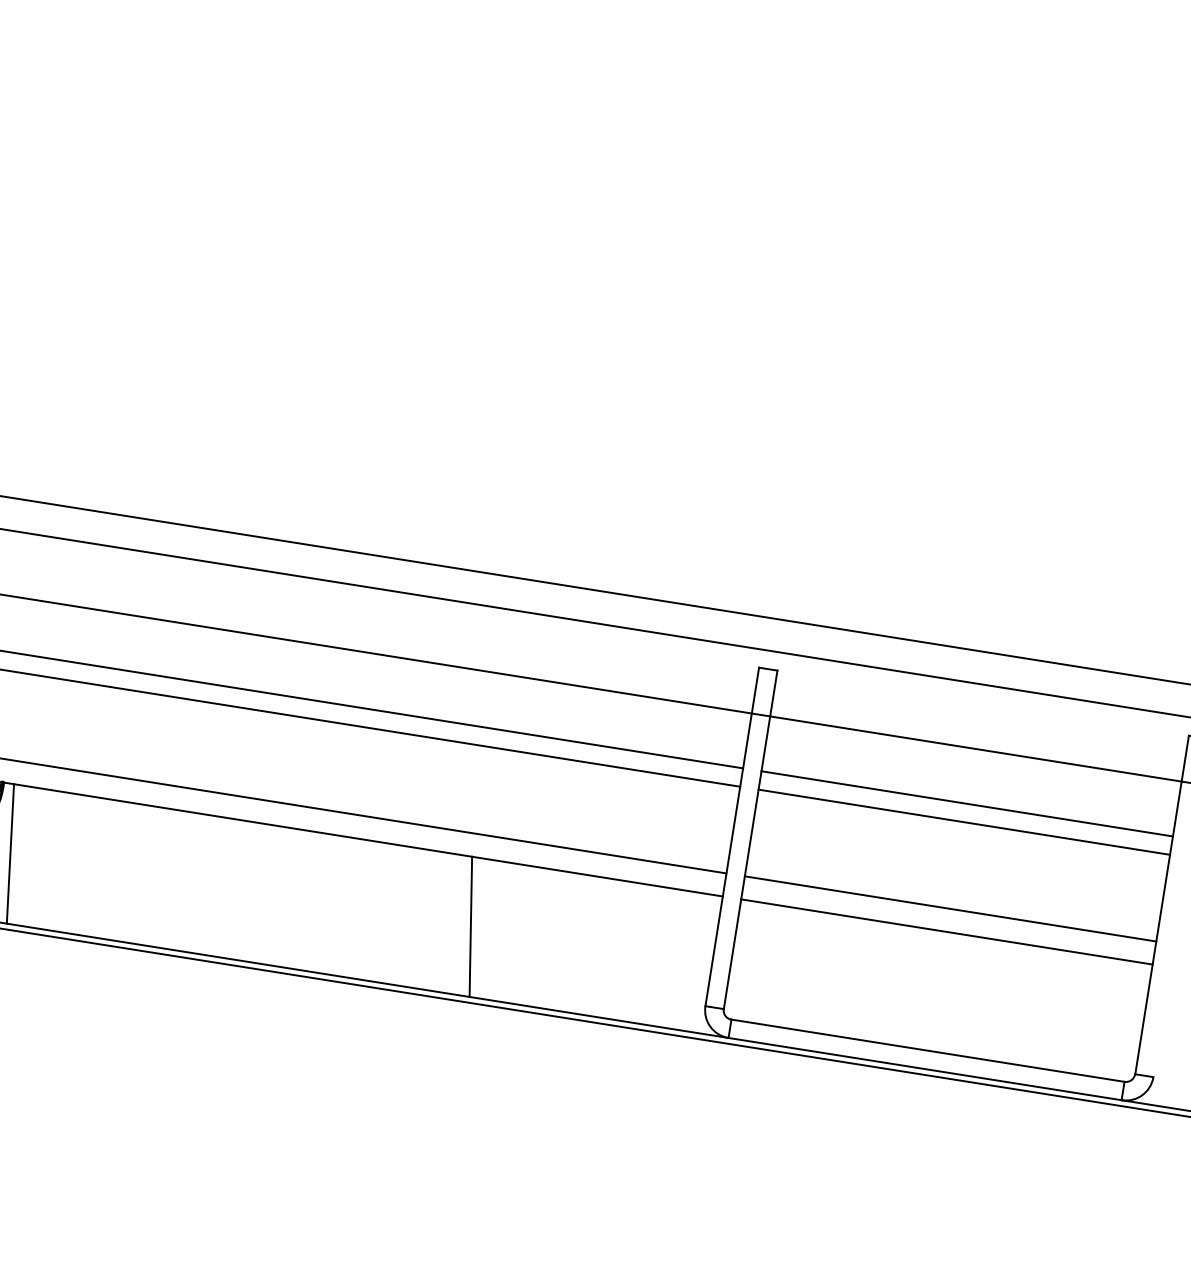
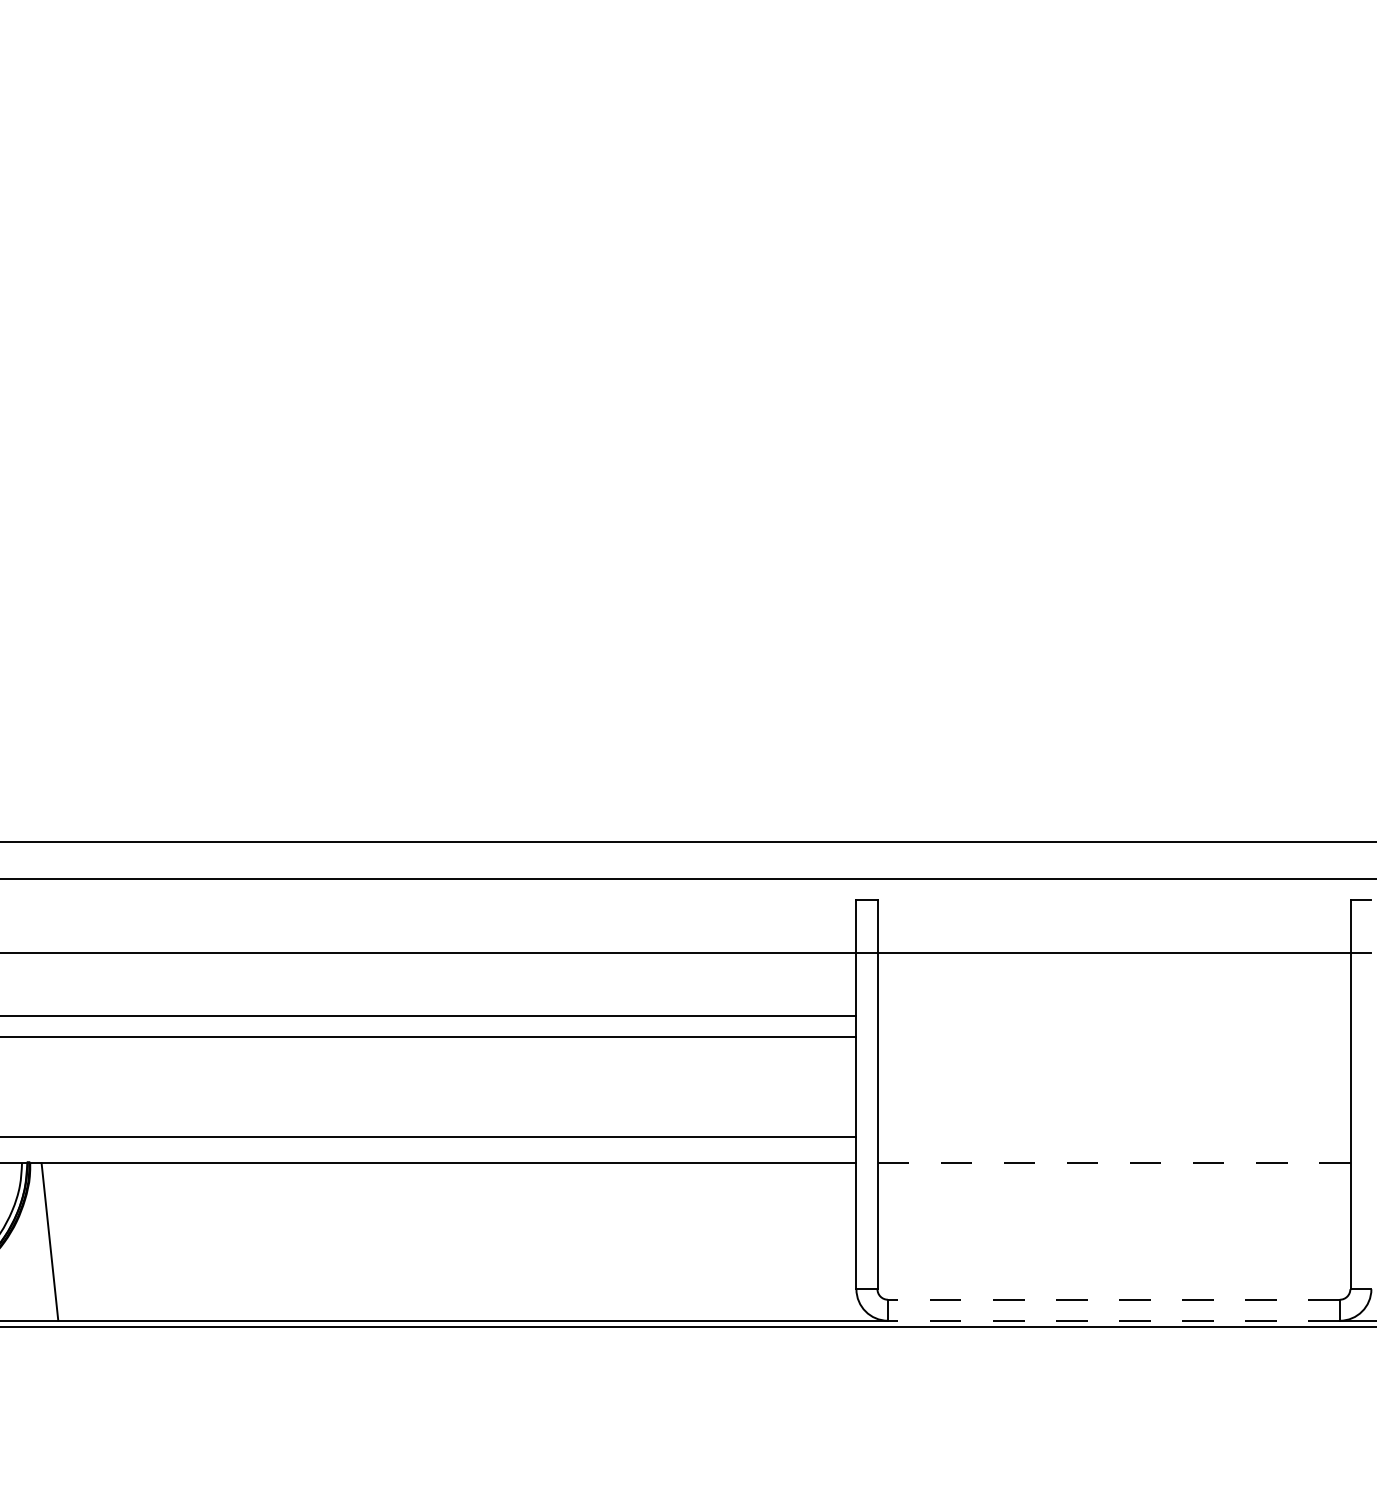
line: (966, 803) -> (1113, 1015), removed
line: (963, 821) -> (1113, 1036), removed
line: (950, 908) -> (1113, 1136), removed
line: (471, 926) -> (579, 1241), removed
line: (947, 932) -> (1114, 1163), solid -> dashed
line: (927, 1050) -> (1113, 1299), solid -> dashed
line: (924, 1068) -> (1113, 1320), solid -> dashed

